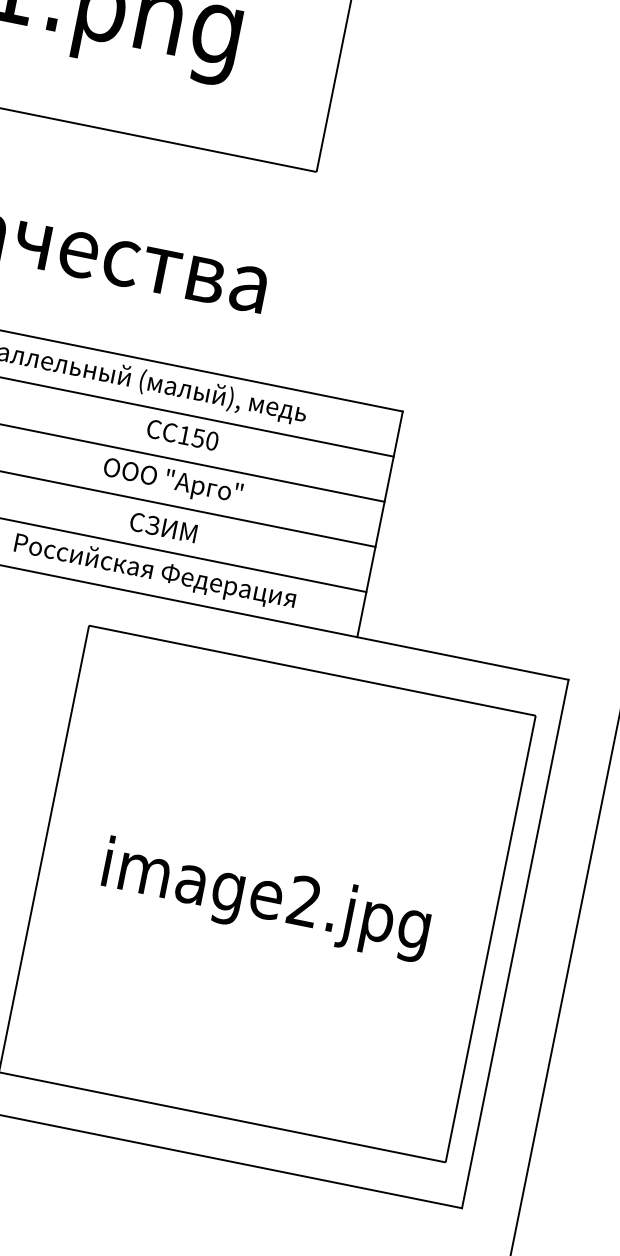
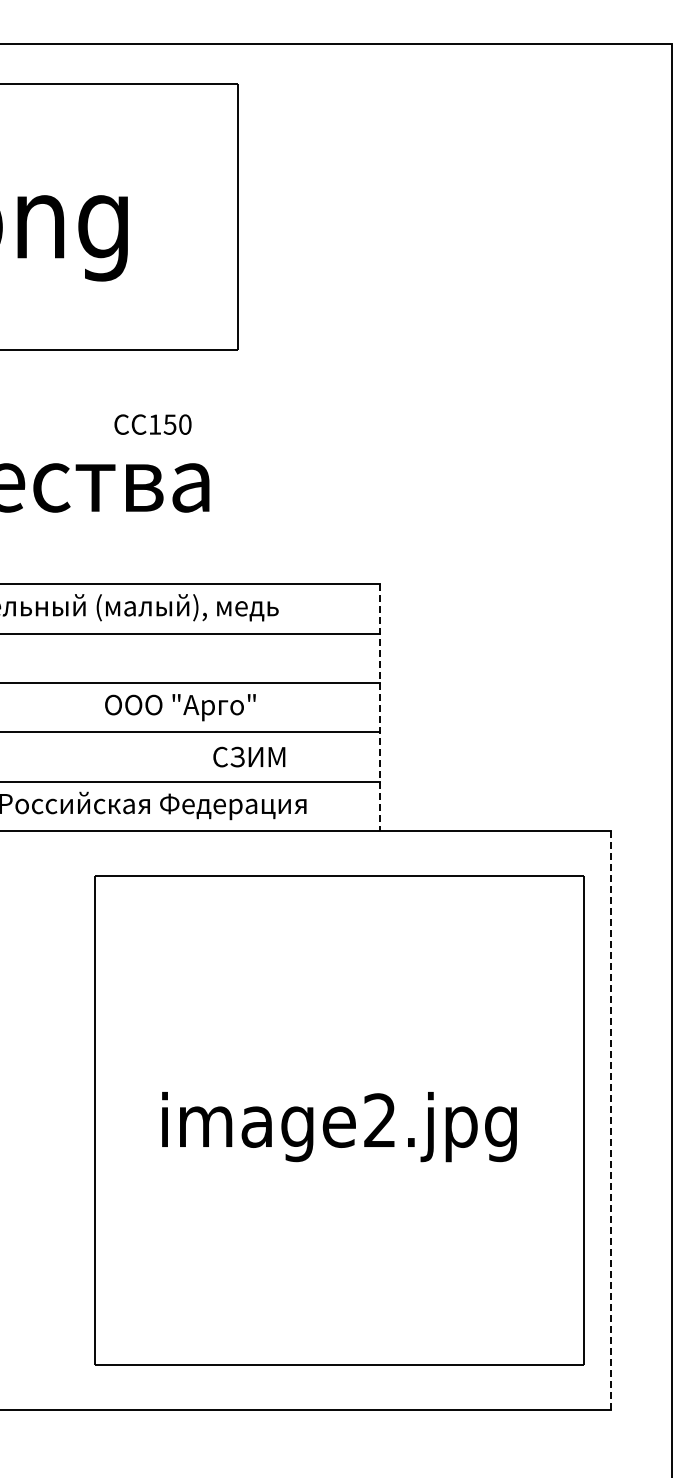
text: (182, 434) -> (152, 424), moved
text: (172, 482) -> (180, 707), moved
line: (380, 524) -> (379, 707), solid -> dashed
text: (163, 527) -> (249, 756), moved
line: (514, 944) -> (610, 1121), solid -> dashed

